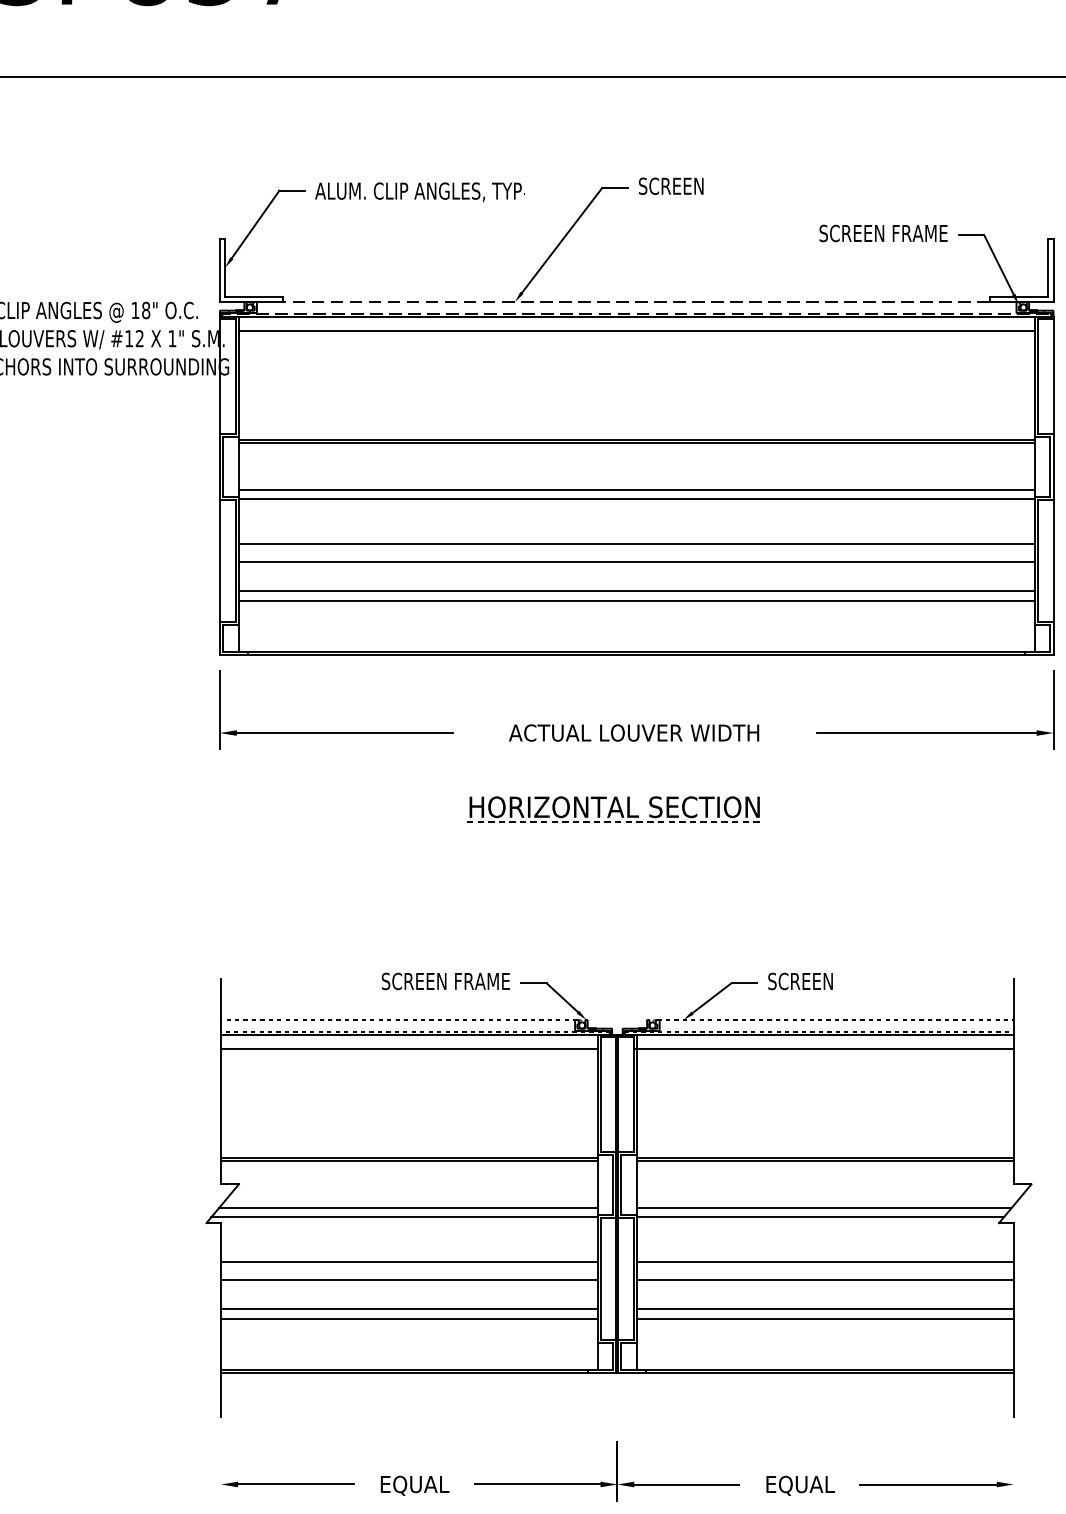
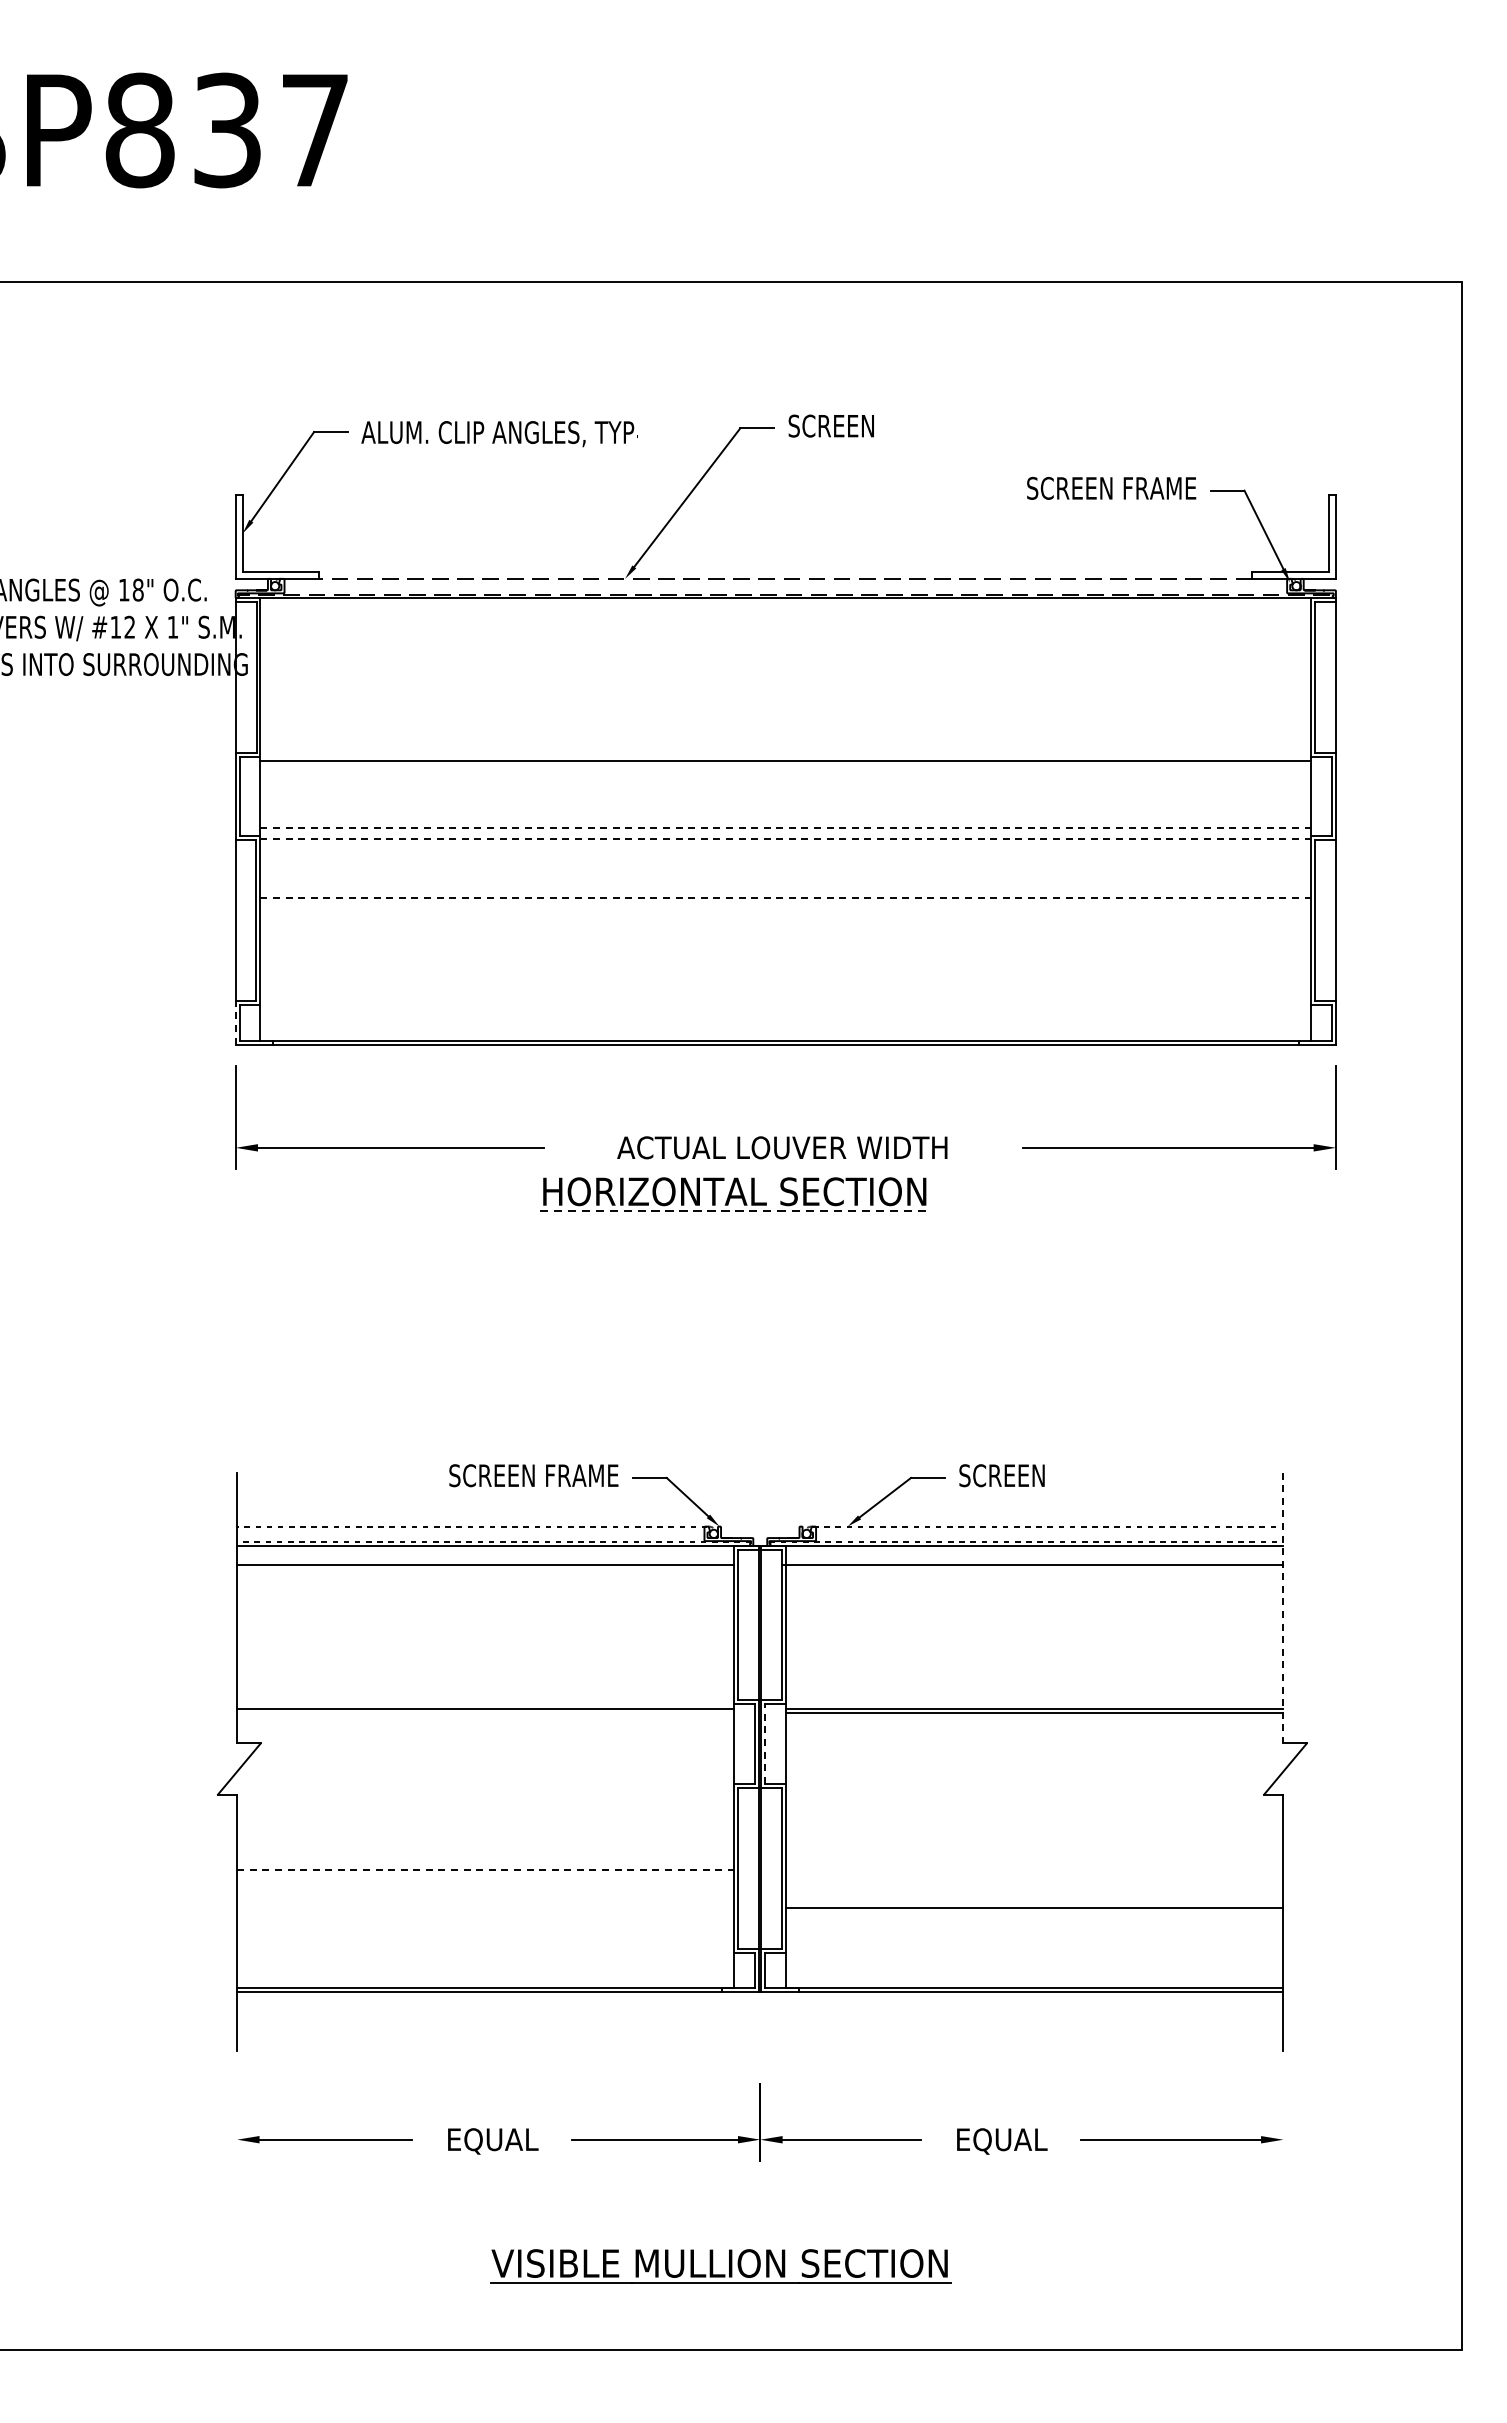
line: (636, 330) -> (785, 616), removed
line: (636, 443) -> (785, 765), removed
line: (637, 490) -> (786, 827), solid -> dashed
line: (637, 499) -> (786, 839), solid -> dashed
line: (637, 543) -> (786, 897), solid -> dashed
line: (636, 562) -> (785, 922), removed
line: (636, 591) -> (785, 960), removed
line: (636, 600) -> (785, 973), removed
line: (219, 638) -> (235, 1022), solid -> dashed
part: (613, 809) -> (733, 1194), moved
line: (1013, 1082) -> (1283, 1608), solid -> dashed
line: (409, 1161) -> (485, 1713), removed
line: (621, 1185) -> (765, 1744), solid -> dashed
line: (408, 1208) -> (484, 1775), removed
line: (824, 1208) -> (1033, 1775), removed
line: (404, 1216) -> (479, 1786), removed
line: (820, 1216) -> (1028, 1786), removed
line: (409, 1261) -> (485, 1845), removed
line: (825, 1261) -> (1034, 1845), removed
line: (409, 1280) -> (485, 1870), solid -> dashed
line: (825, 1280) -> (1034, 1870), removed
line: (409, 1309) -> (485, 1908), removed
line: (409, 1319) -> (485, 1921), removed
line: (825, 1319) -> (1034, 1921), removed

